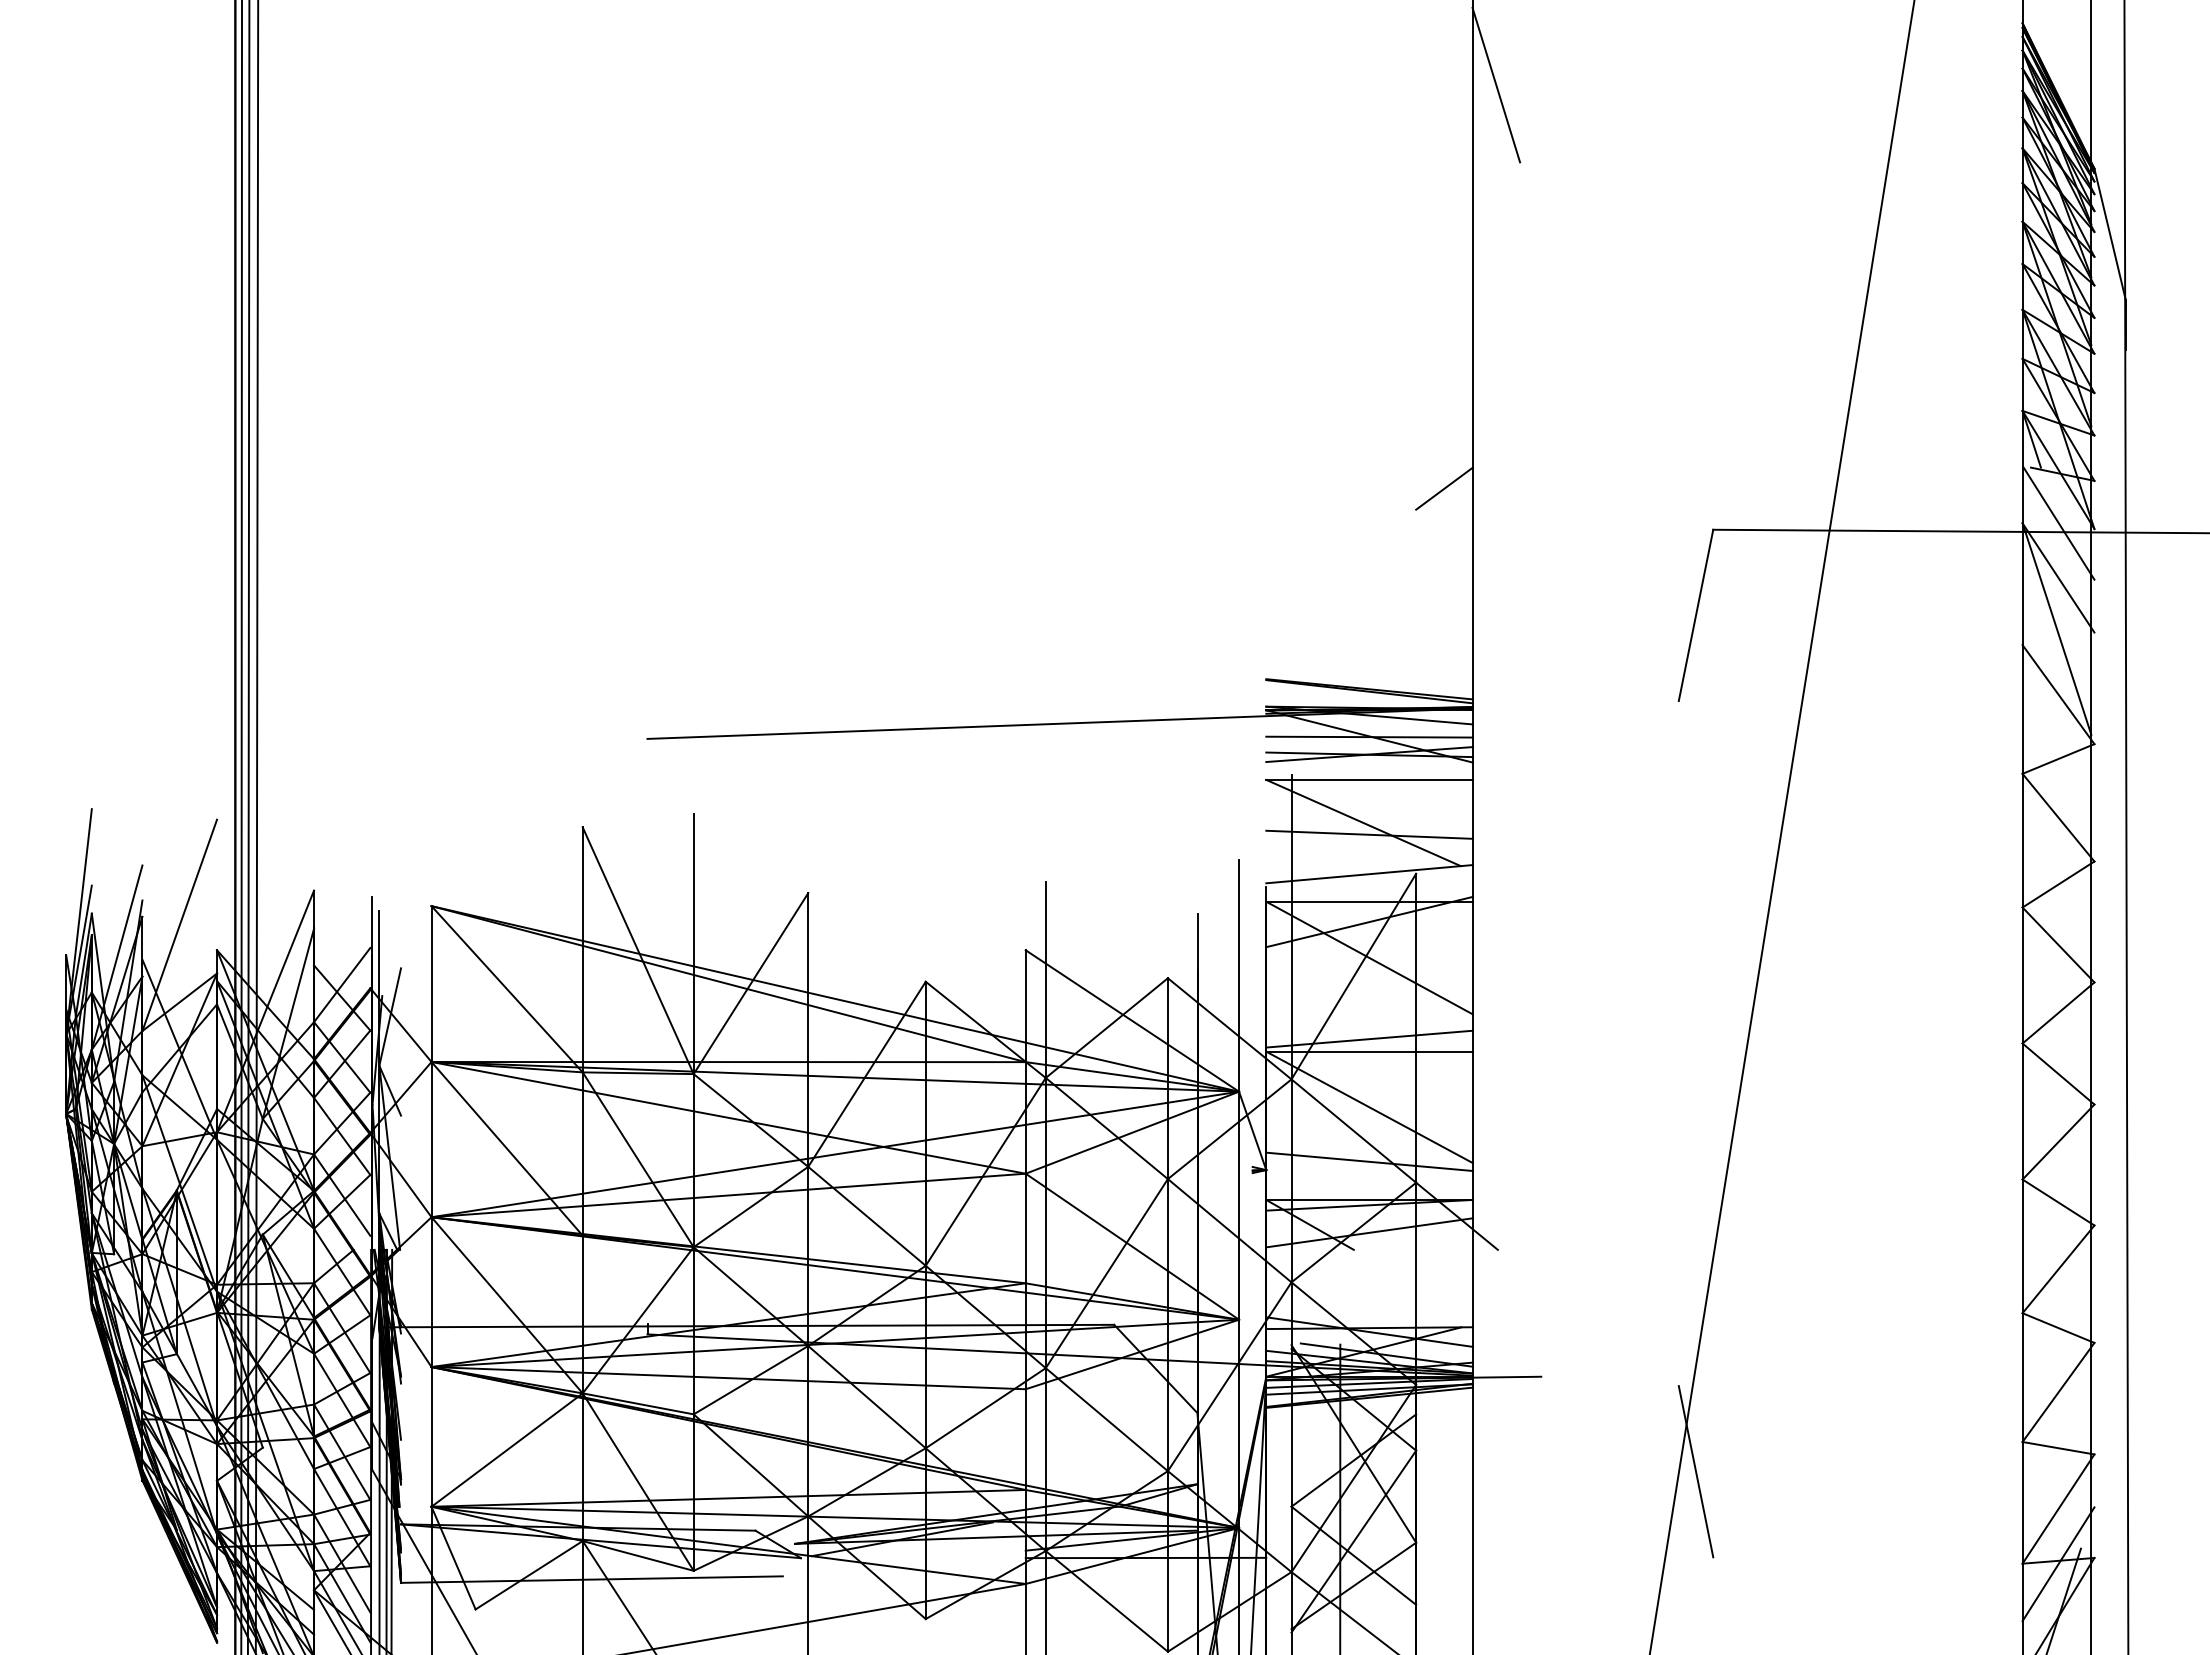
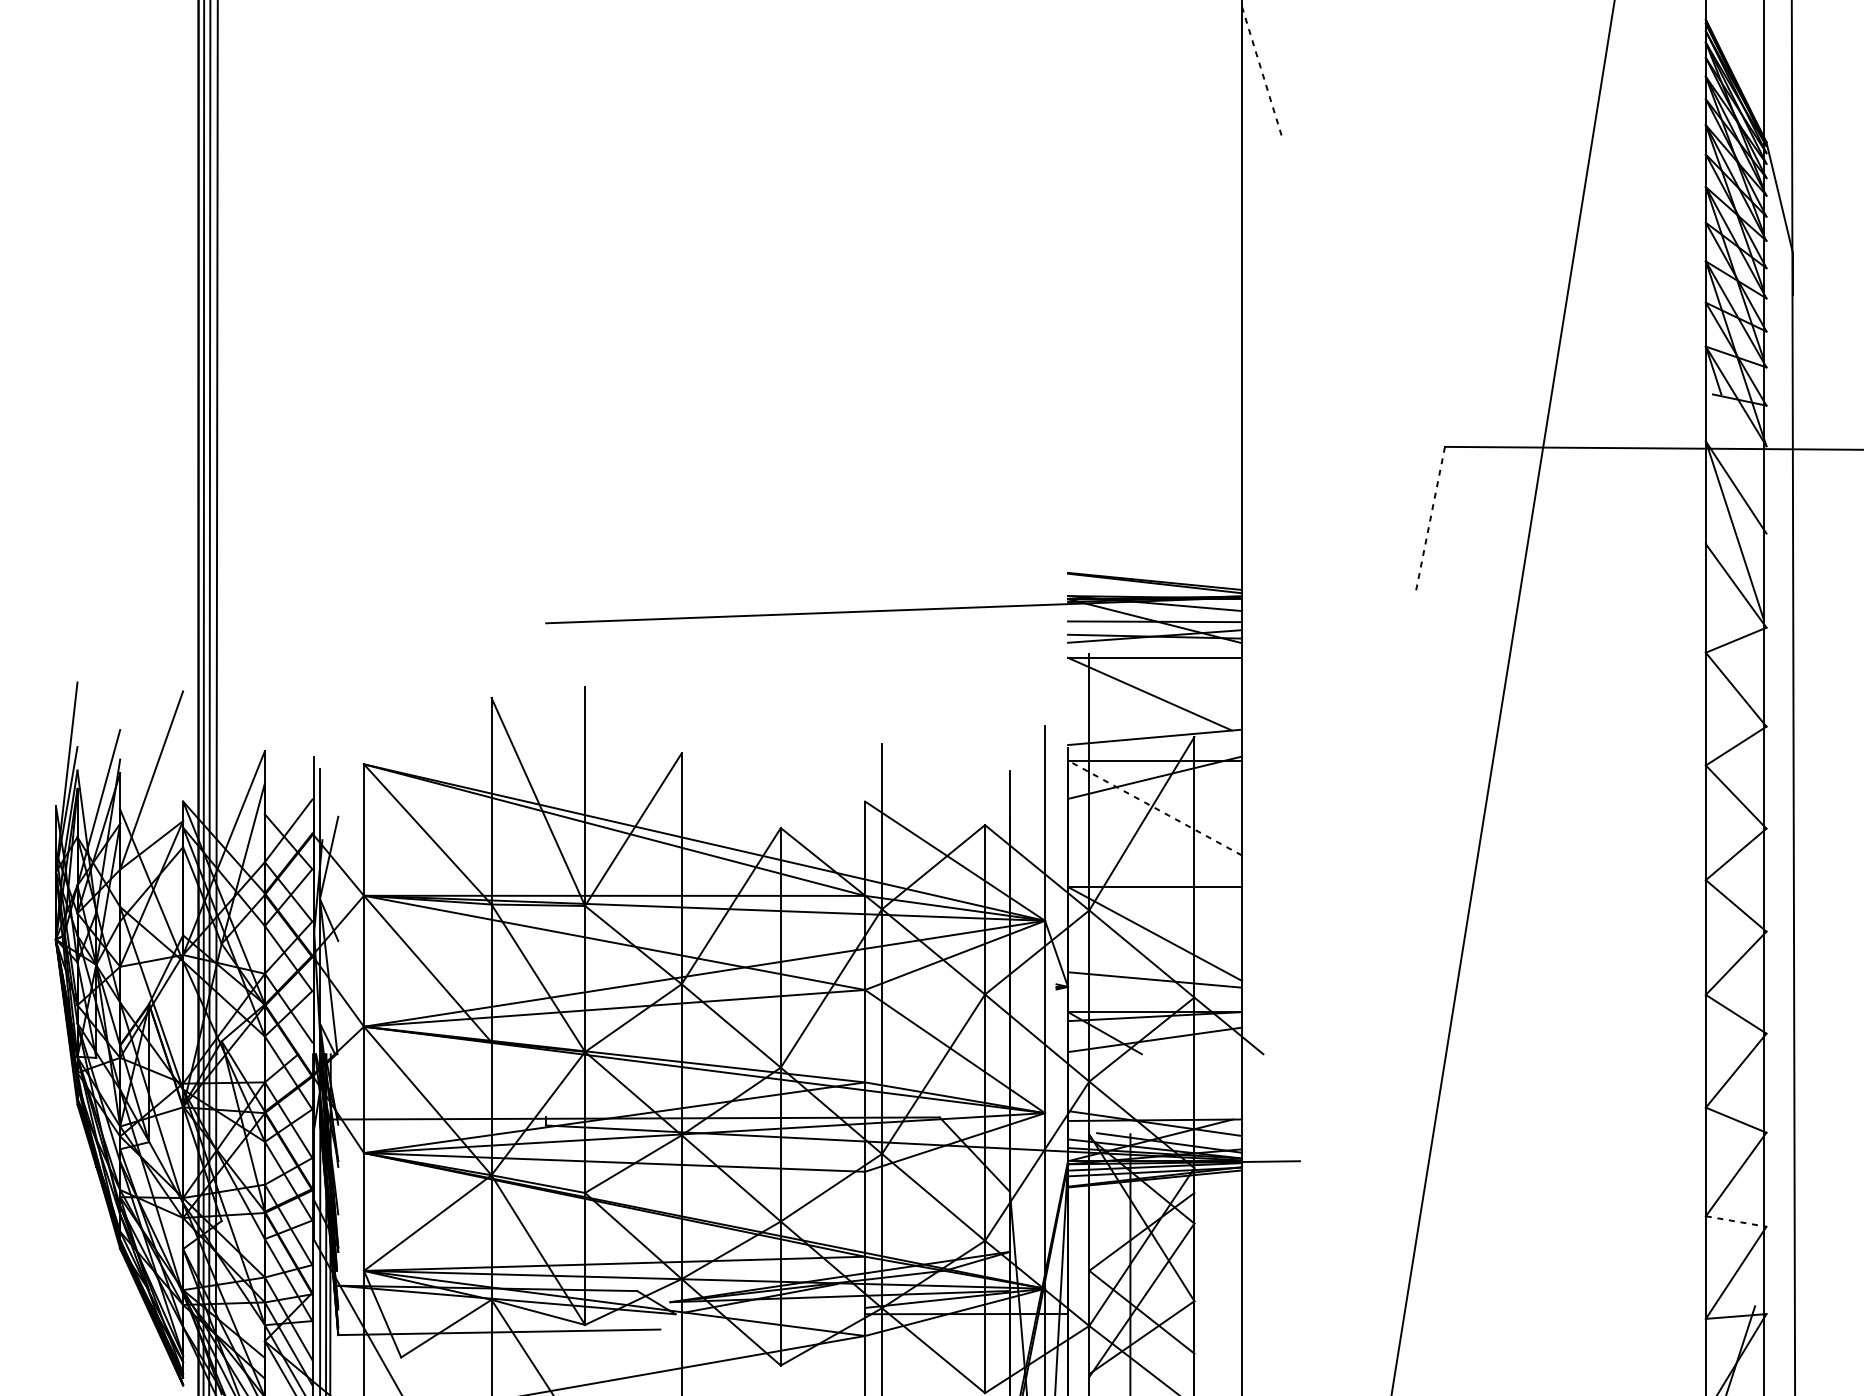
line: (1496, 85) -> (1262, 72), solid -> dashed
line: (1444, 488) -> (1218, 412), removed
line: (2058, 523) -> (1736, 441), removed
line: (1695, 615) -> (1430, 519), solid -> dashed
line: (1369, 834) -> (1155, 703), removed
line: (1368, 957) -> (1154, 807), solid -> dashed
line: (1369, 1038) -> (1155, 875), removed
line: (2059, 1448) -> (1737, 1221), solid -> dashed
line: (1695, 1471) -> (1430, 1241), removed
line: (2058, 1564) -> (1736, 1319), removed

